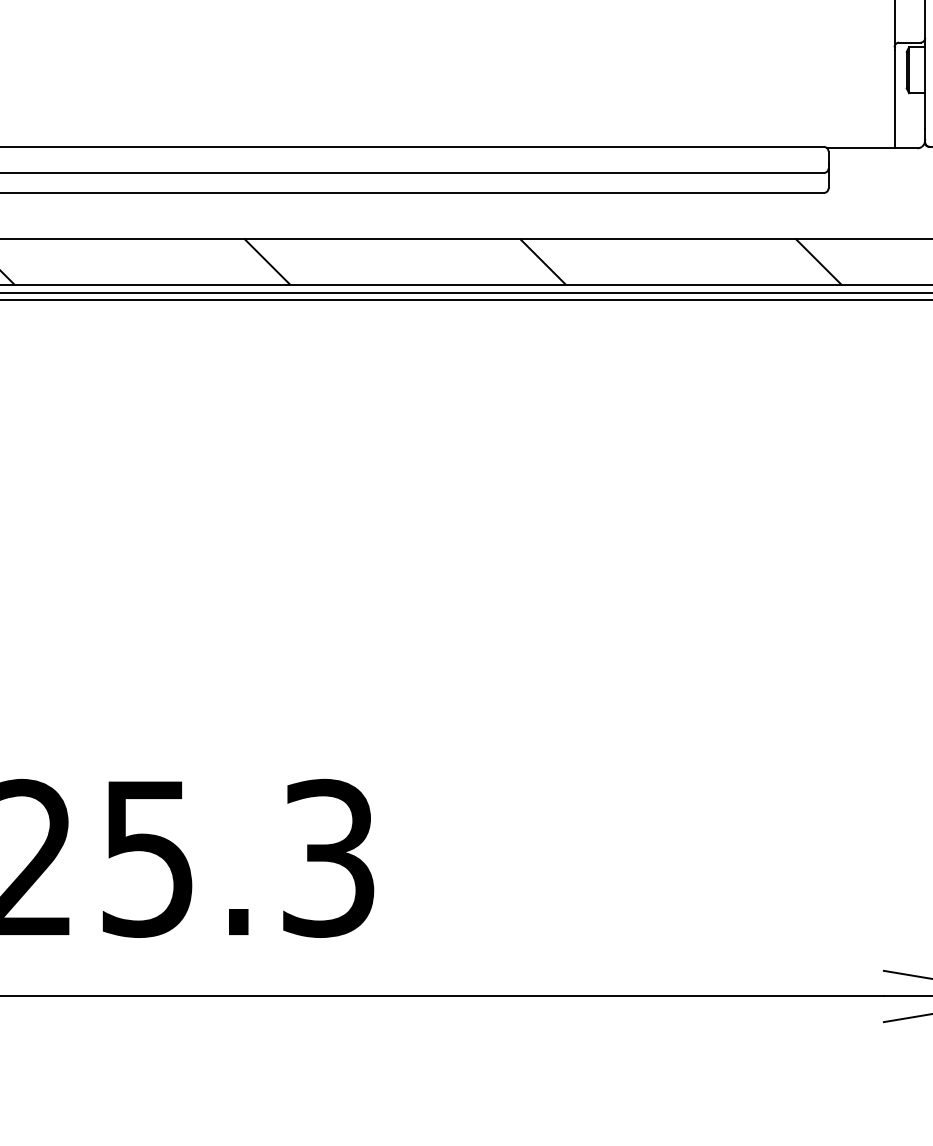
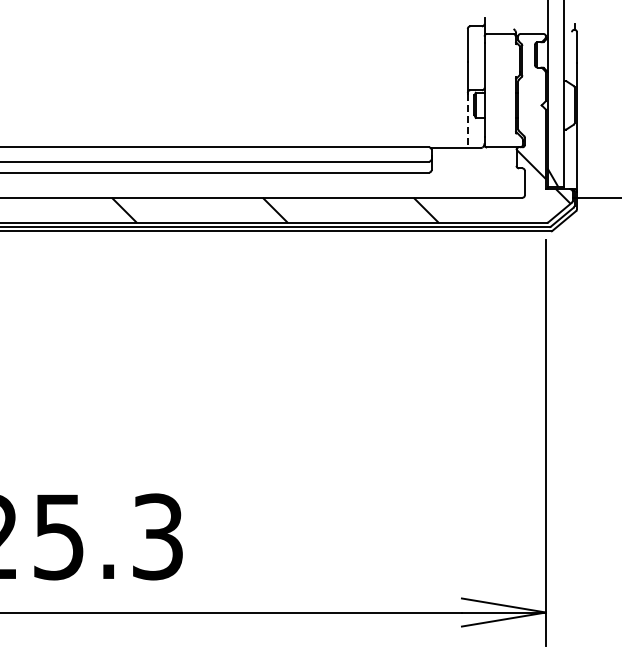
line: (894, 99) -> (467, 121), solid -> dashed

